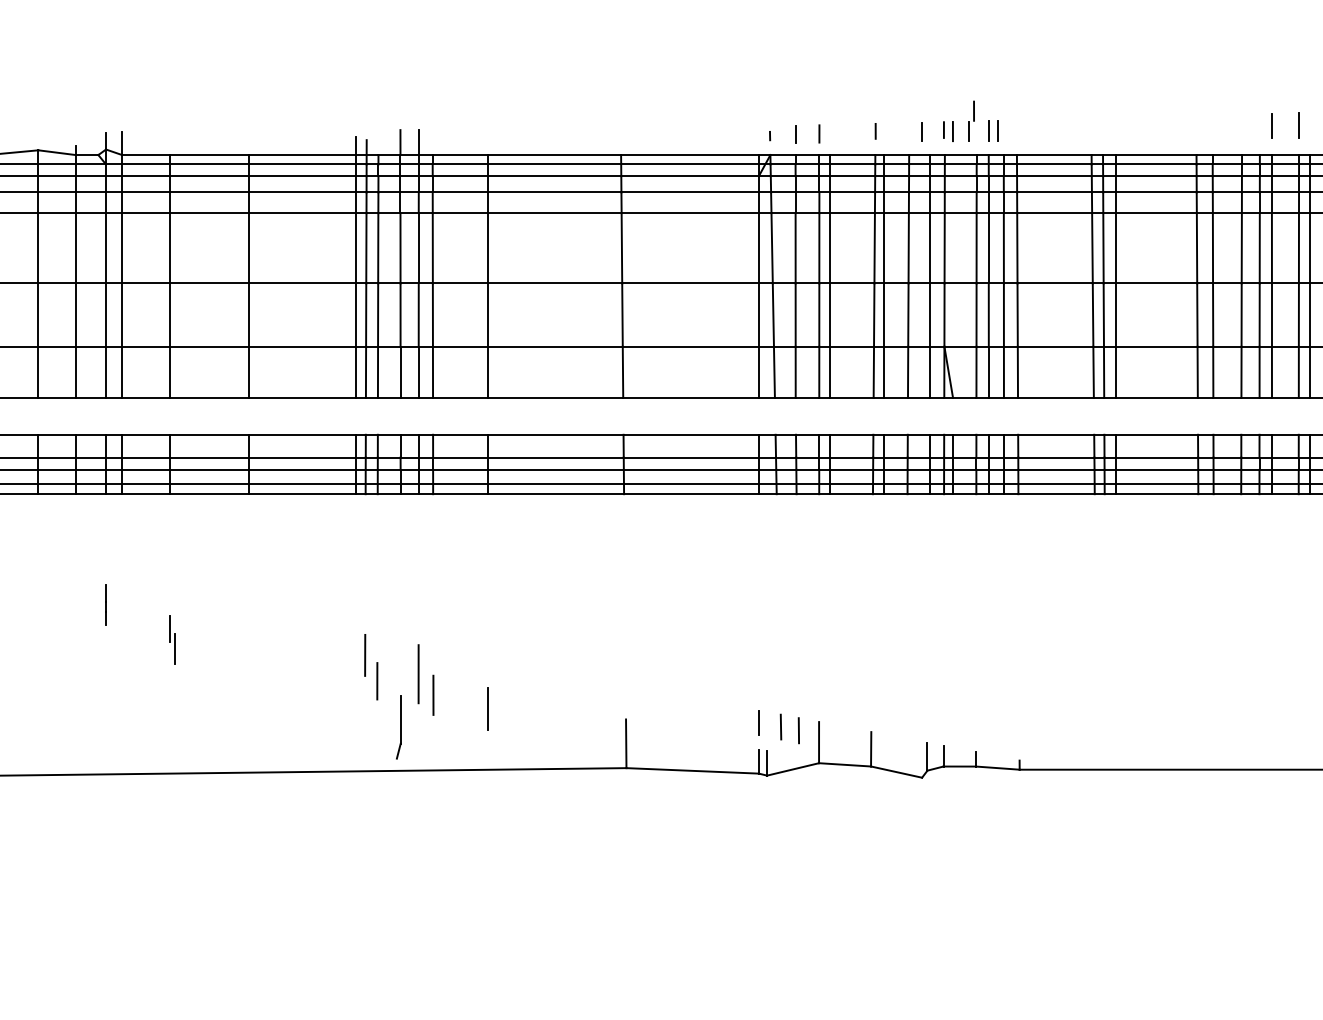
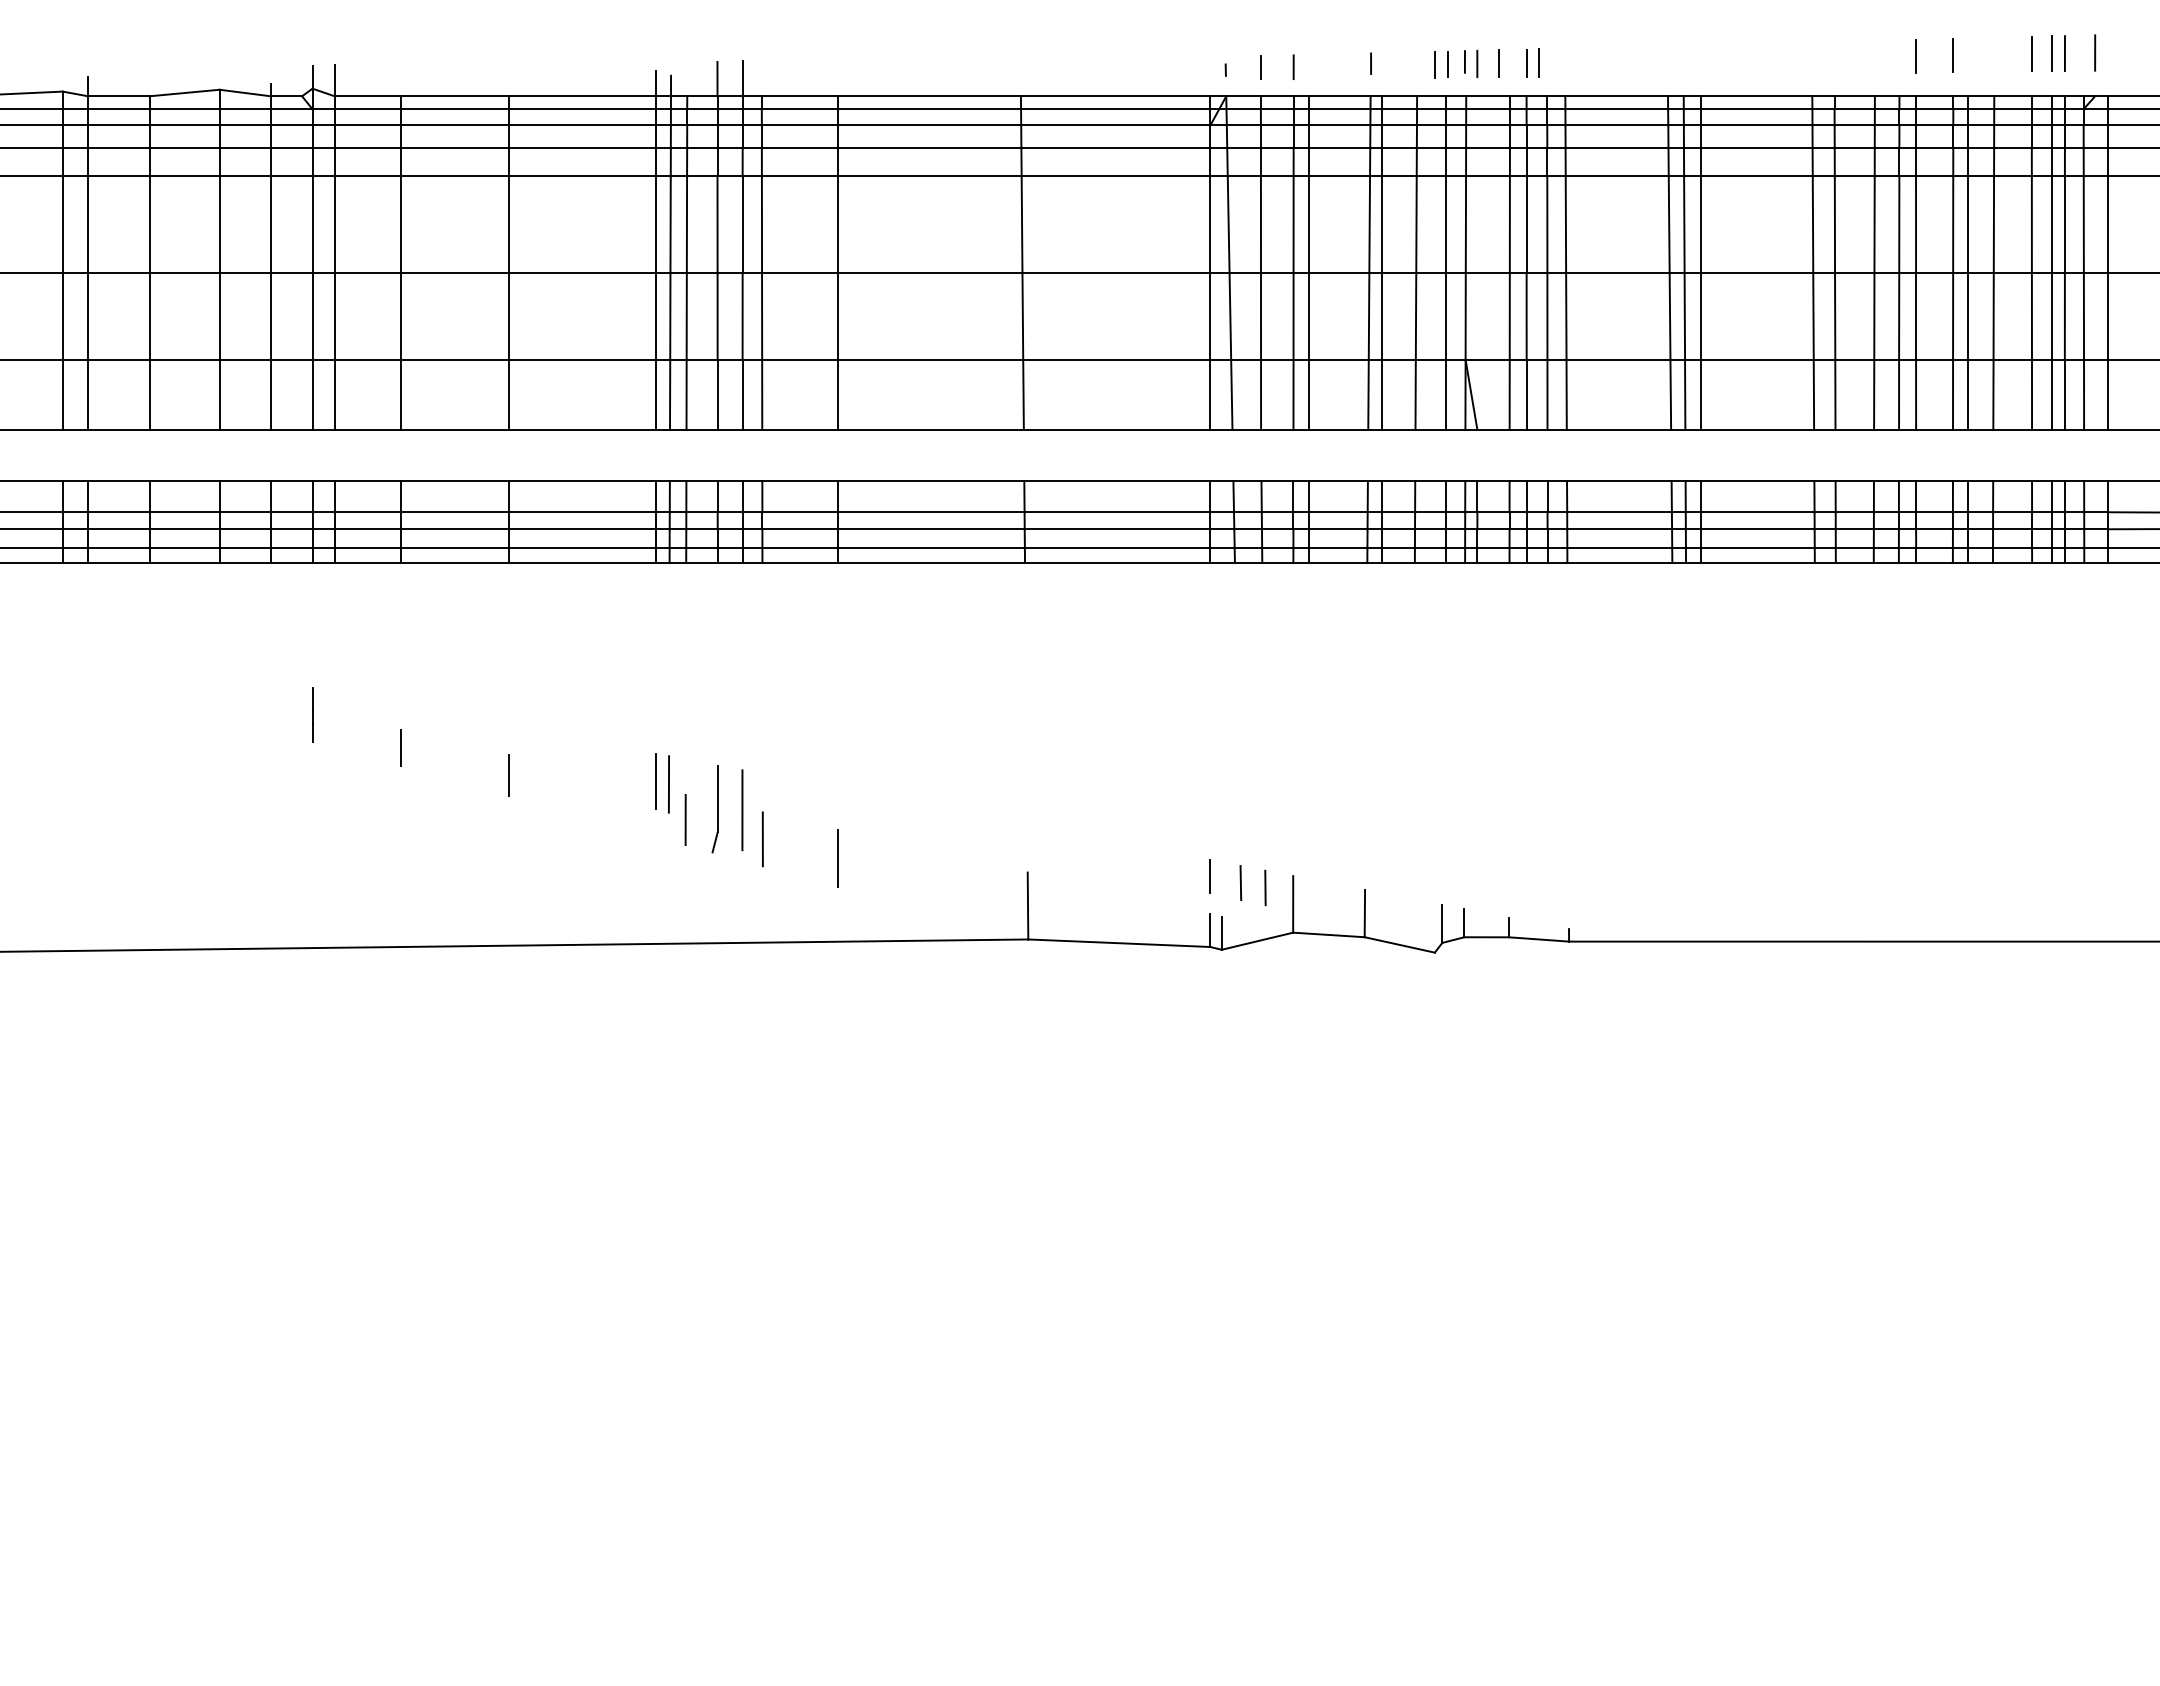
line: (974, 110) -> (1506, 35), removed
line: (931, 131) -> (1447, 64), added
line: (175, 648) -> (508, 775), moved
line: (355, 653) -> (655, 781), added
part: (398, 727) -> (714, 809), moved

